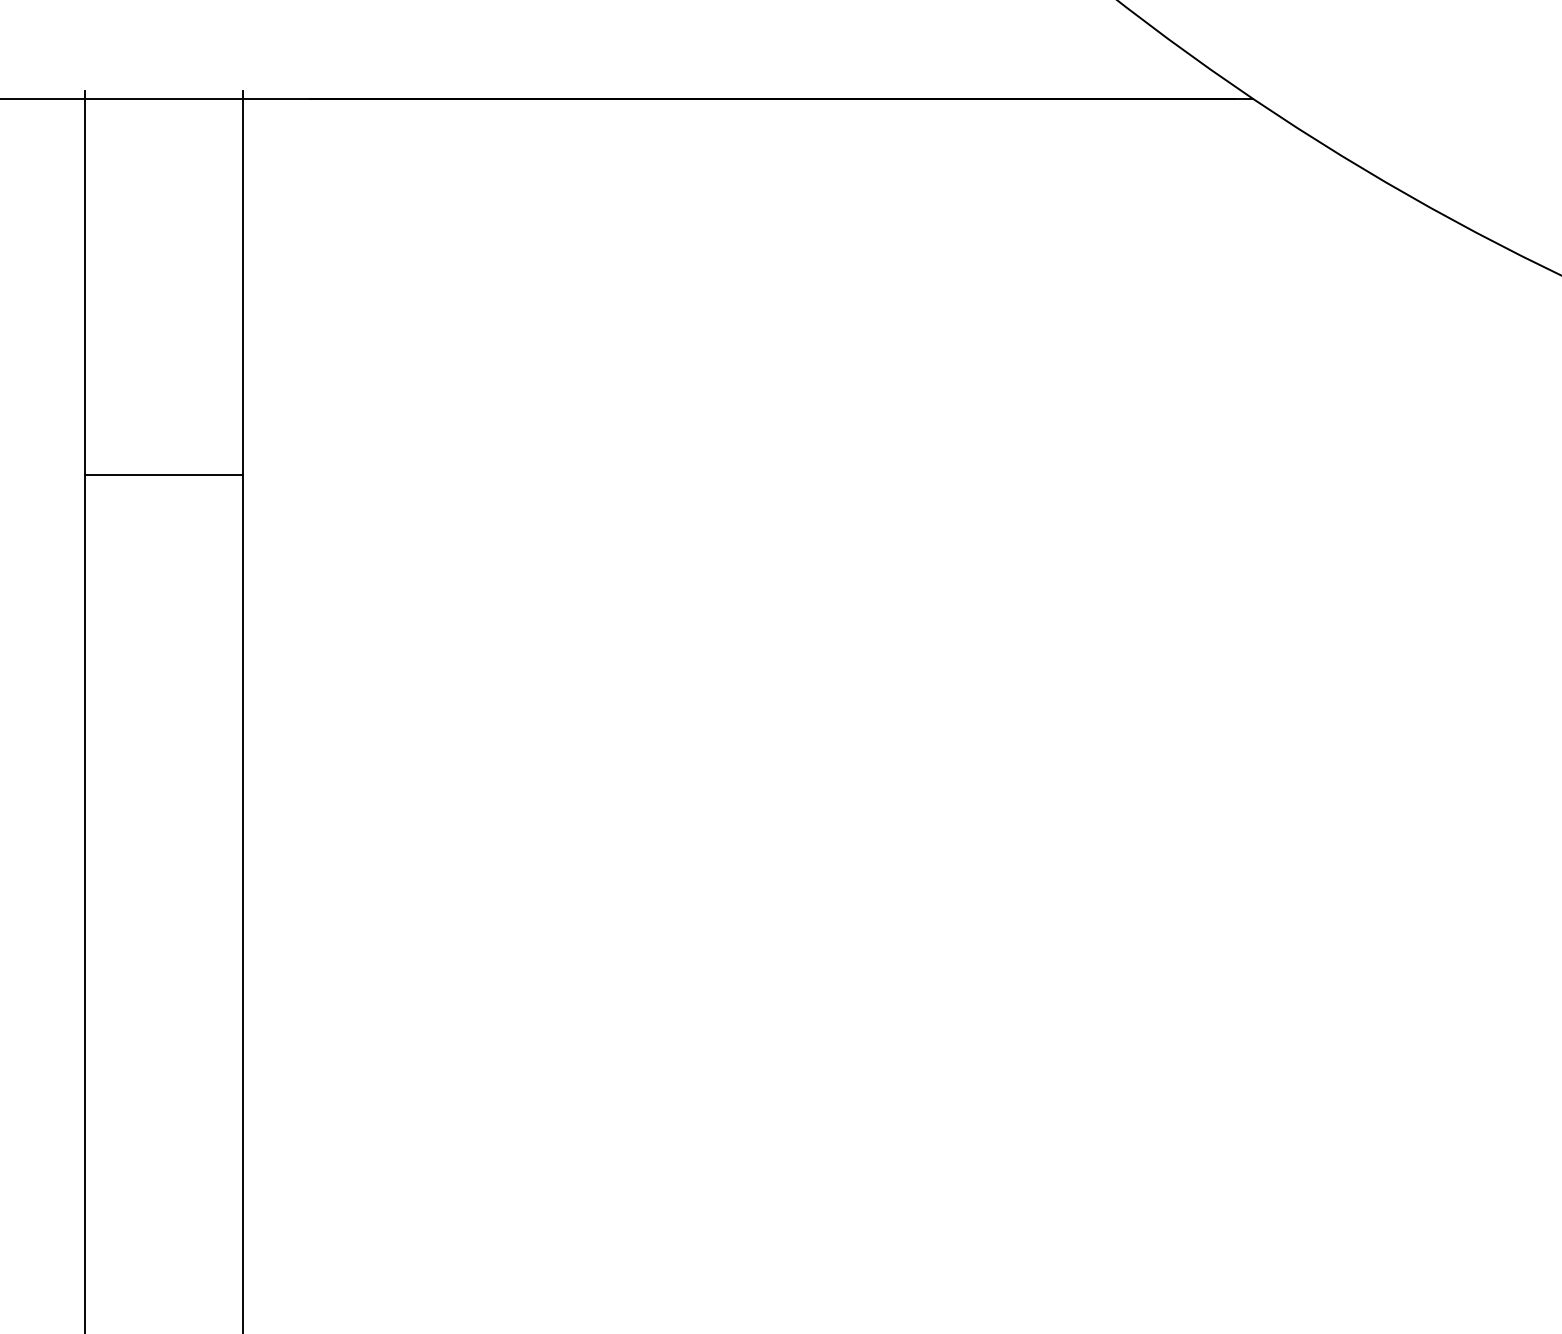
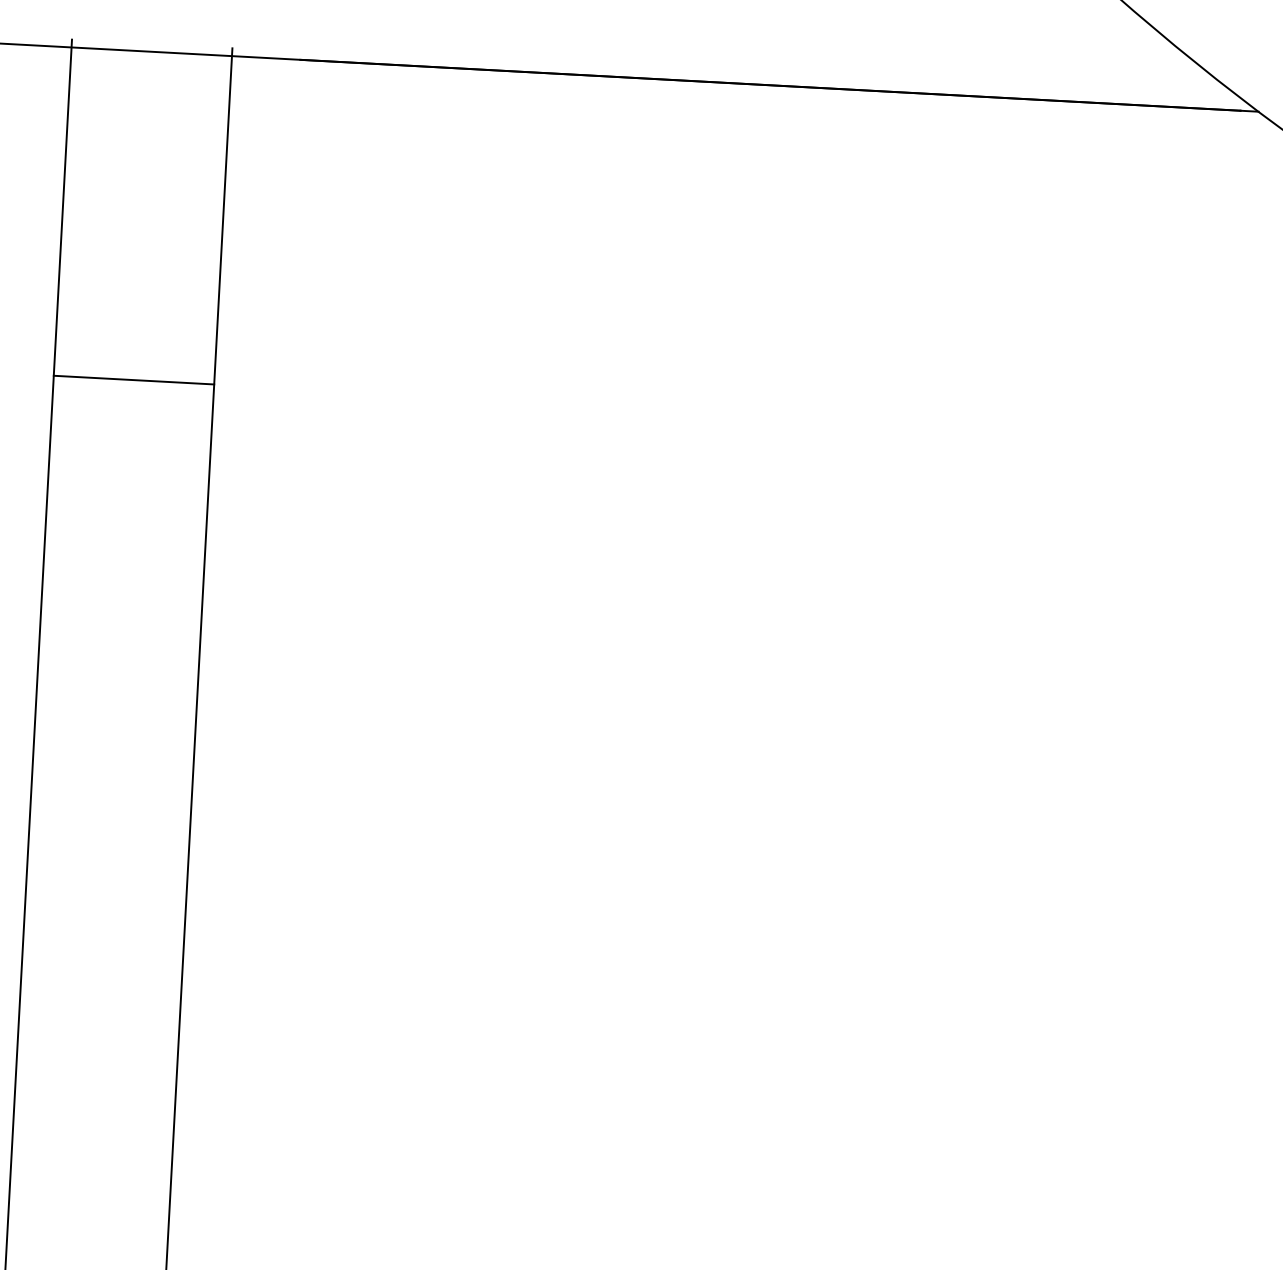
line: (163, 475) -> (133, 380), moved

